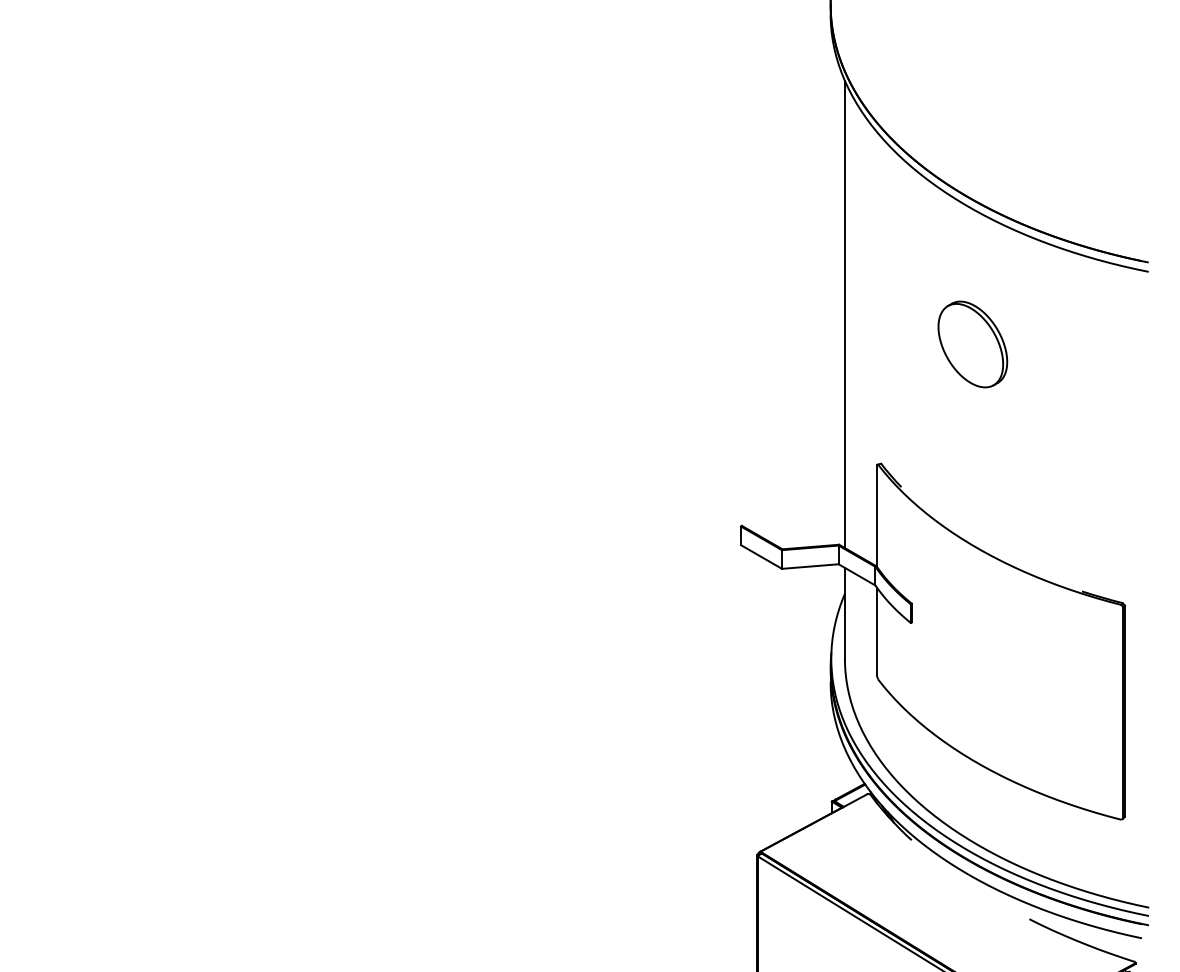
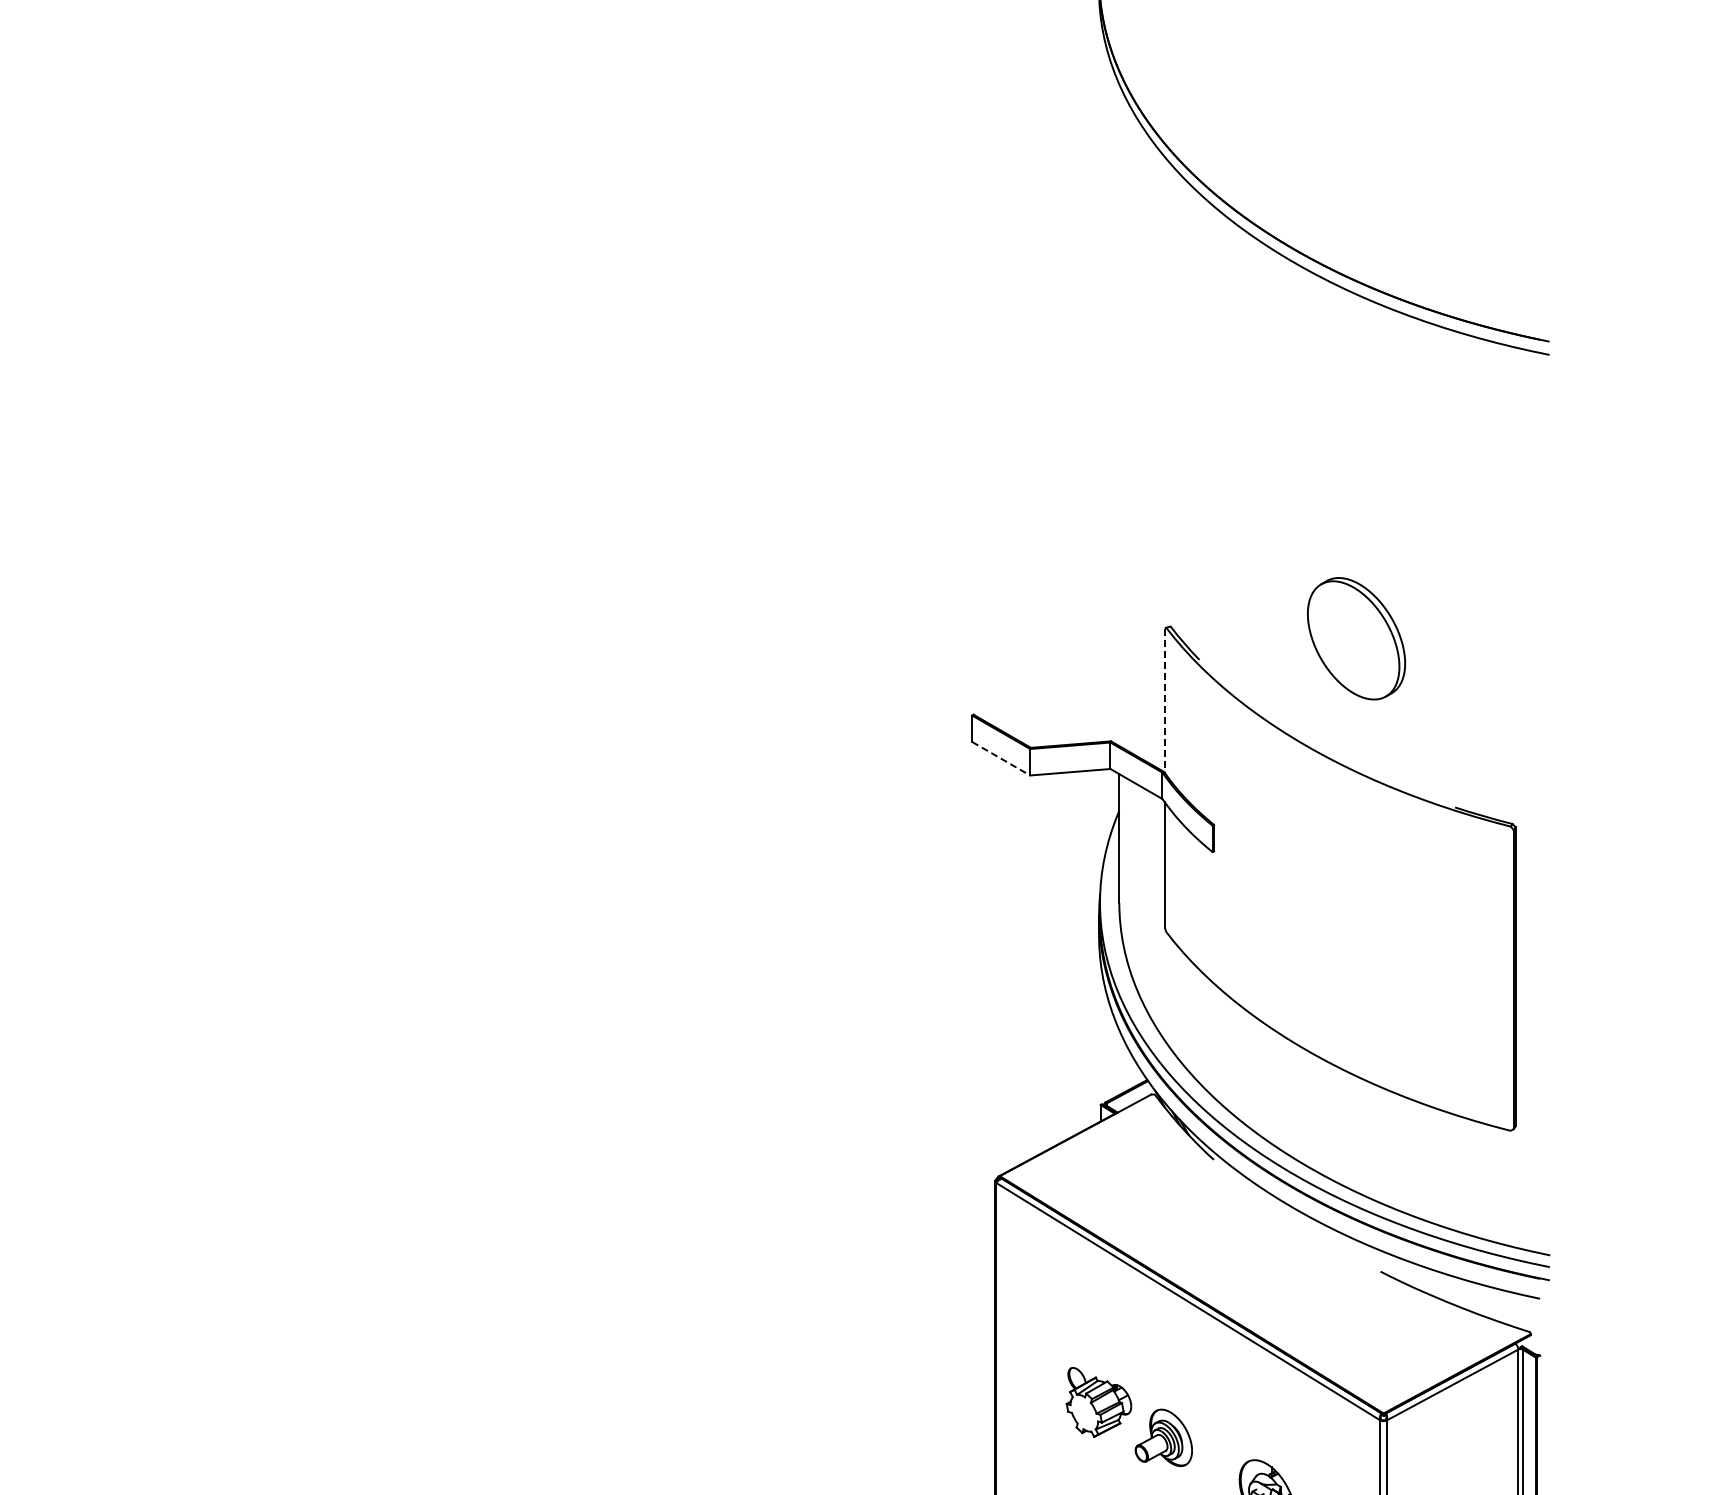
line: (845, 314) -> (1119, 415), removed
part: (972, 344) -> (1356, 638), moved
line: (876, 516) -> (1164, 701), solid -> dashed
line: (761, 557) -> (1001, 759), solid -> dashed

